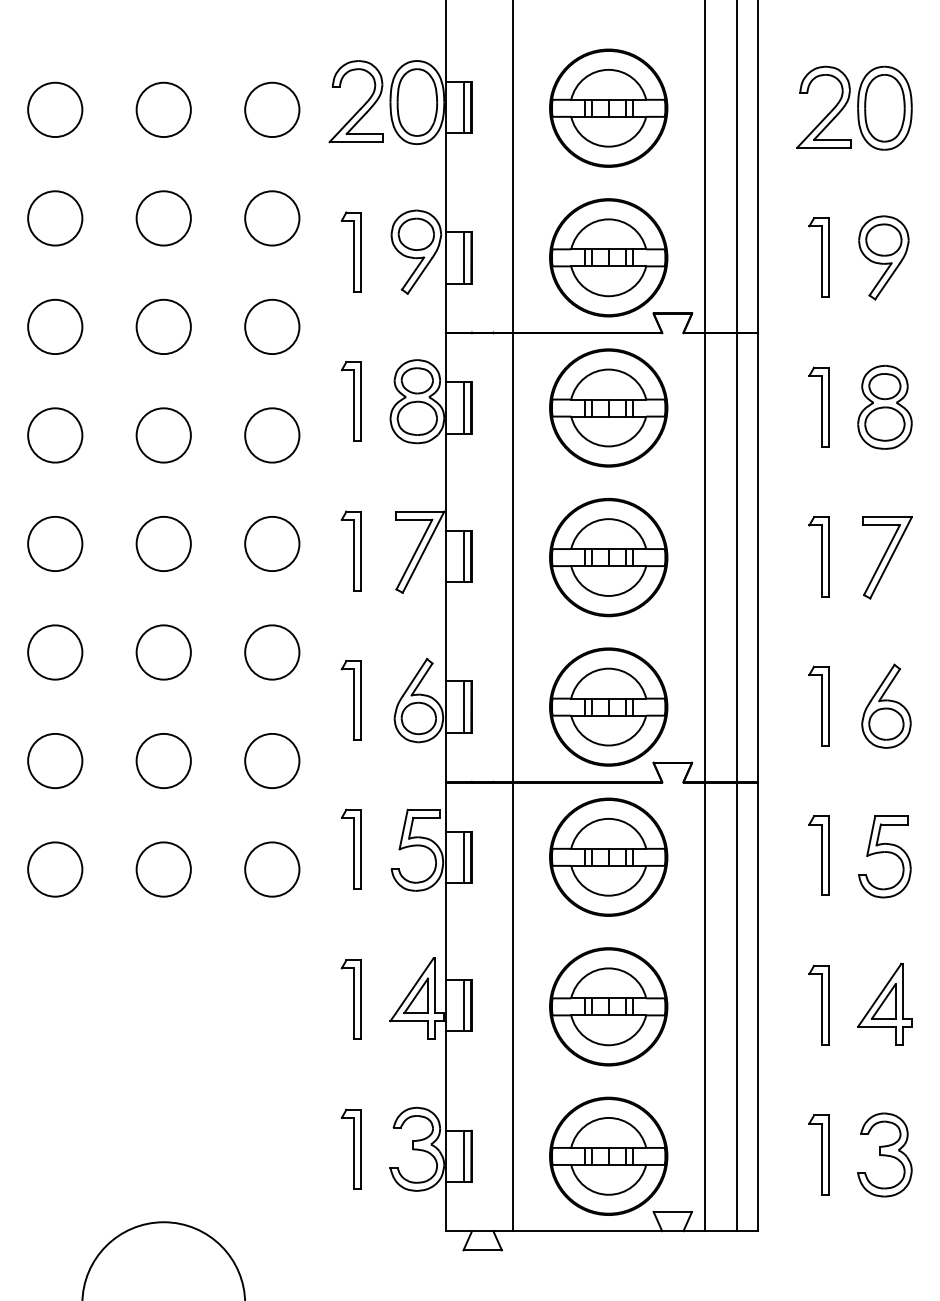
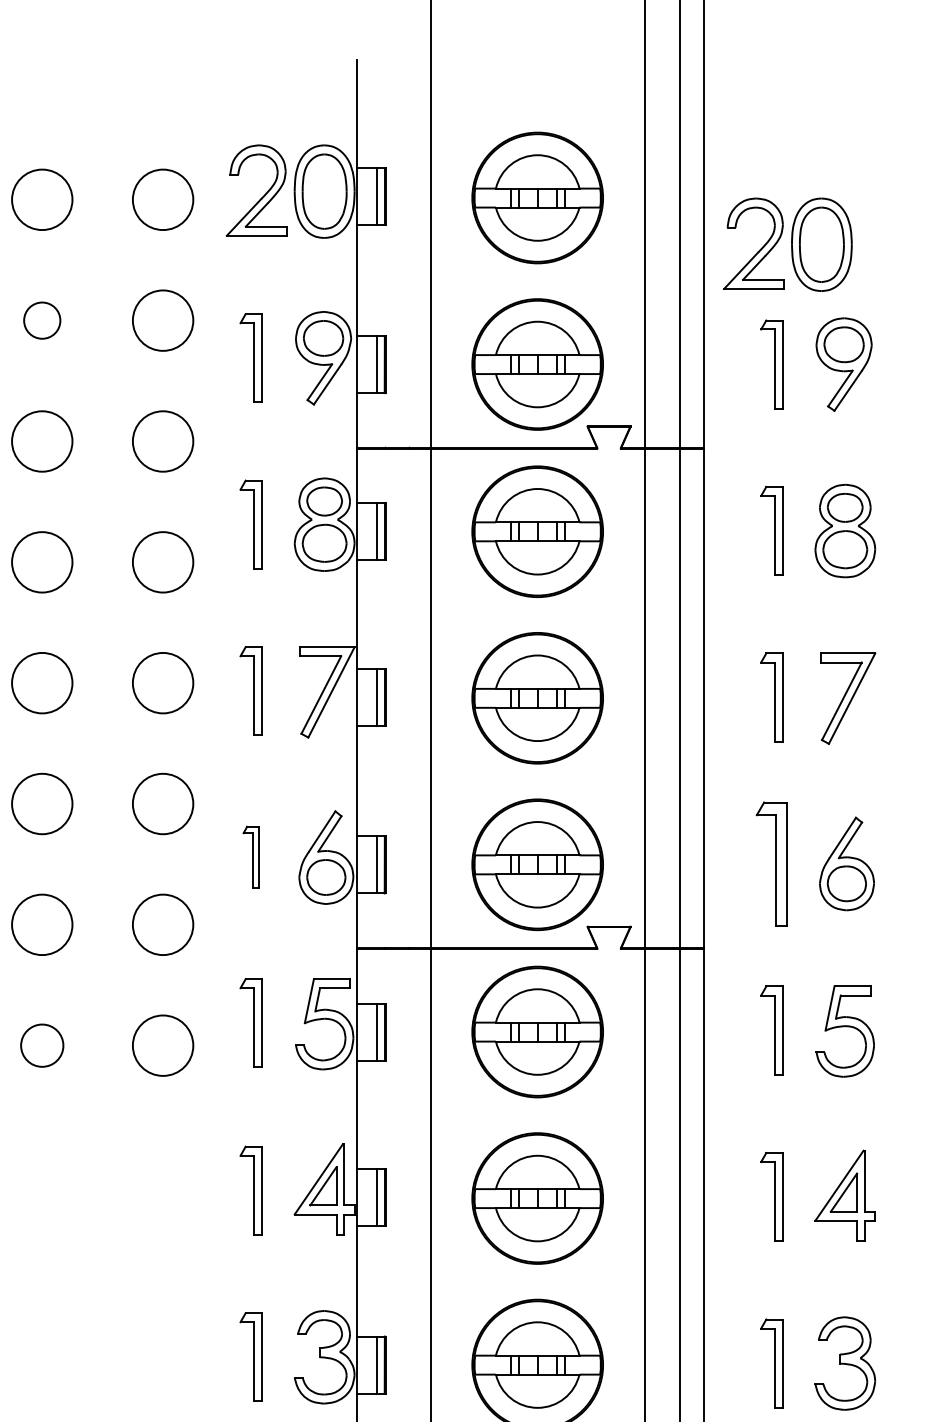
part: (854, 107) -> (788, 243), moved
circle: (163, 218) -> (41, 320), size x0.6
part: (350, 700) -> (250, 857), size x0.7
part: (818, 705) -> (771, 863), size x1.4
circle: (163, 869) -> (41, 1045), size x0.7

